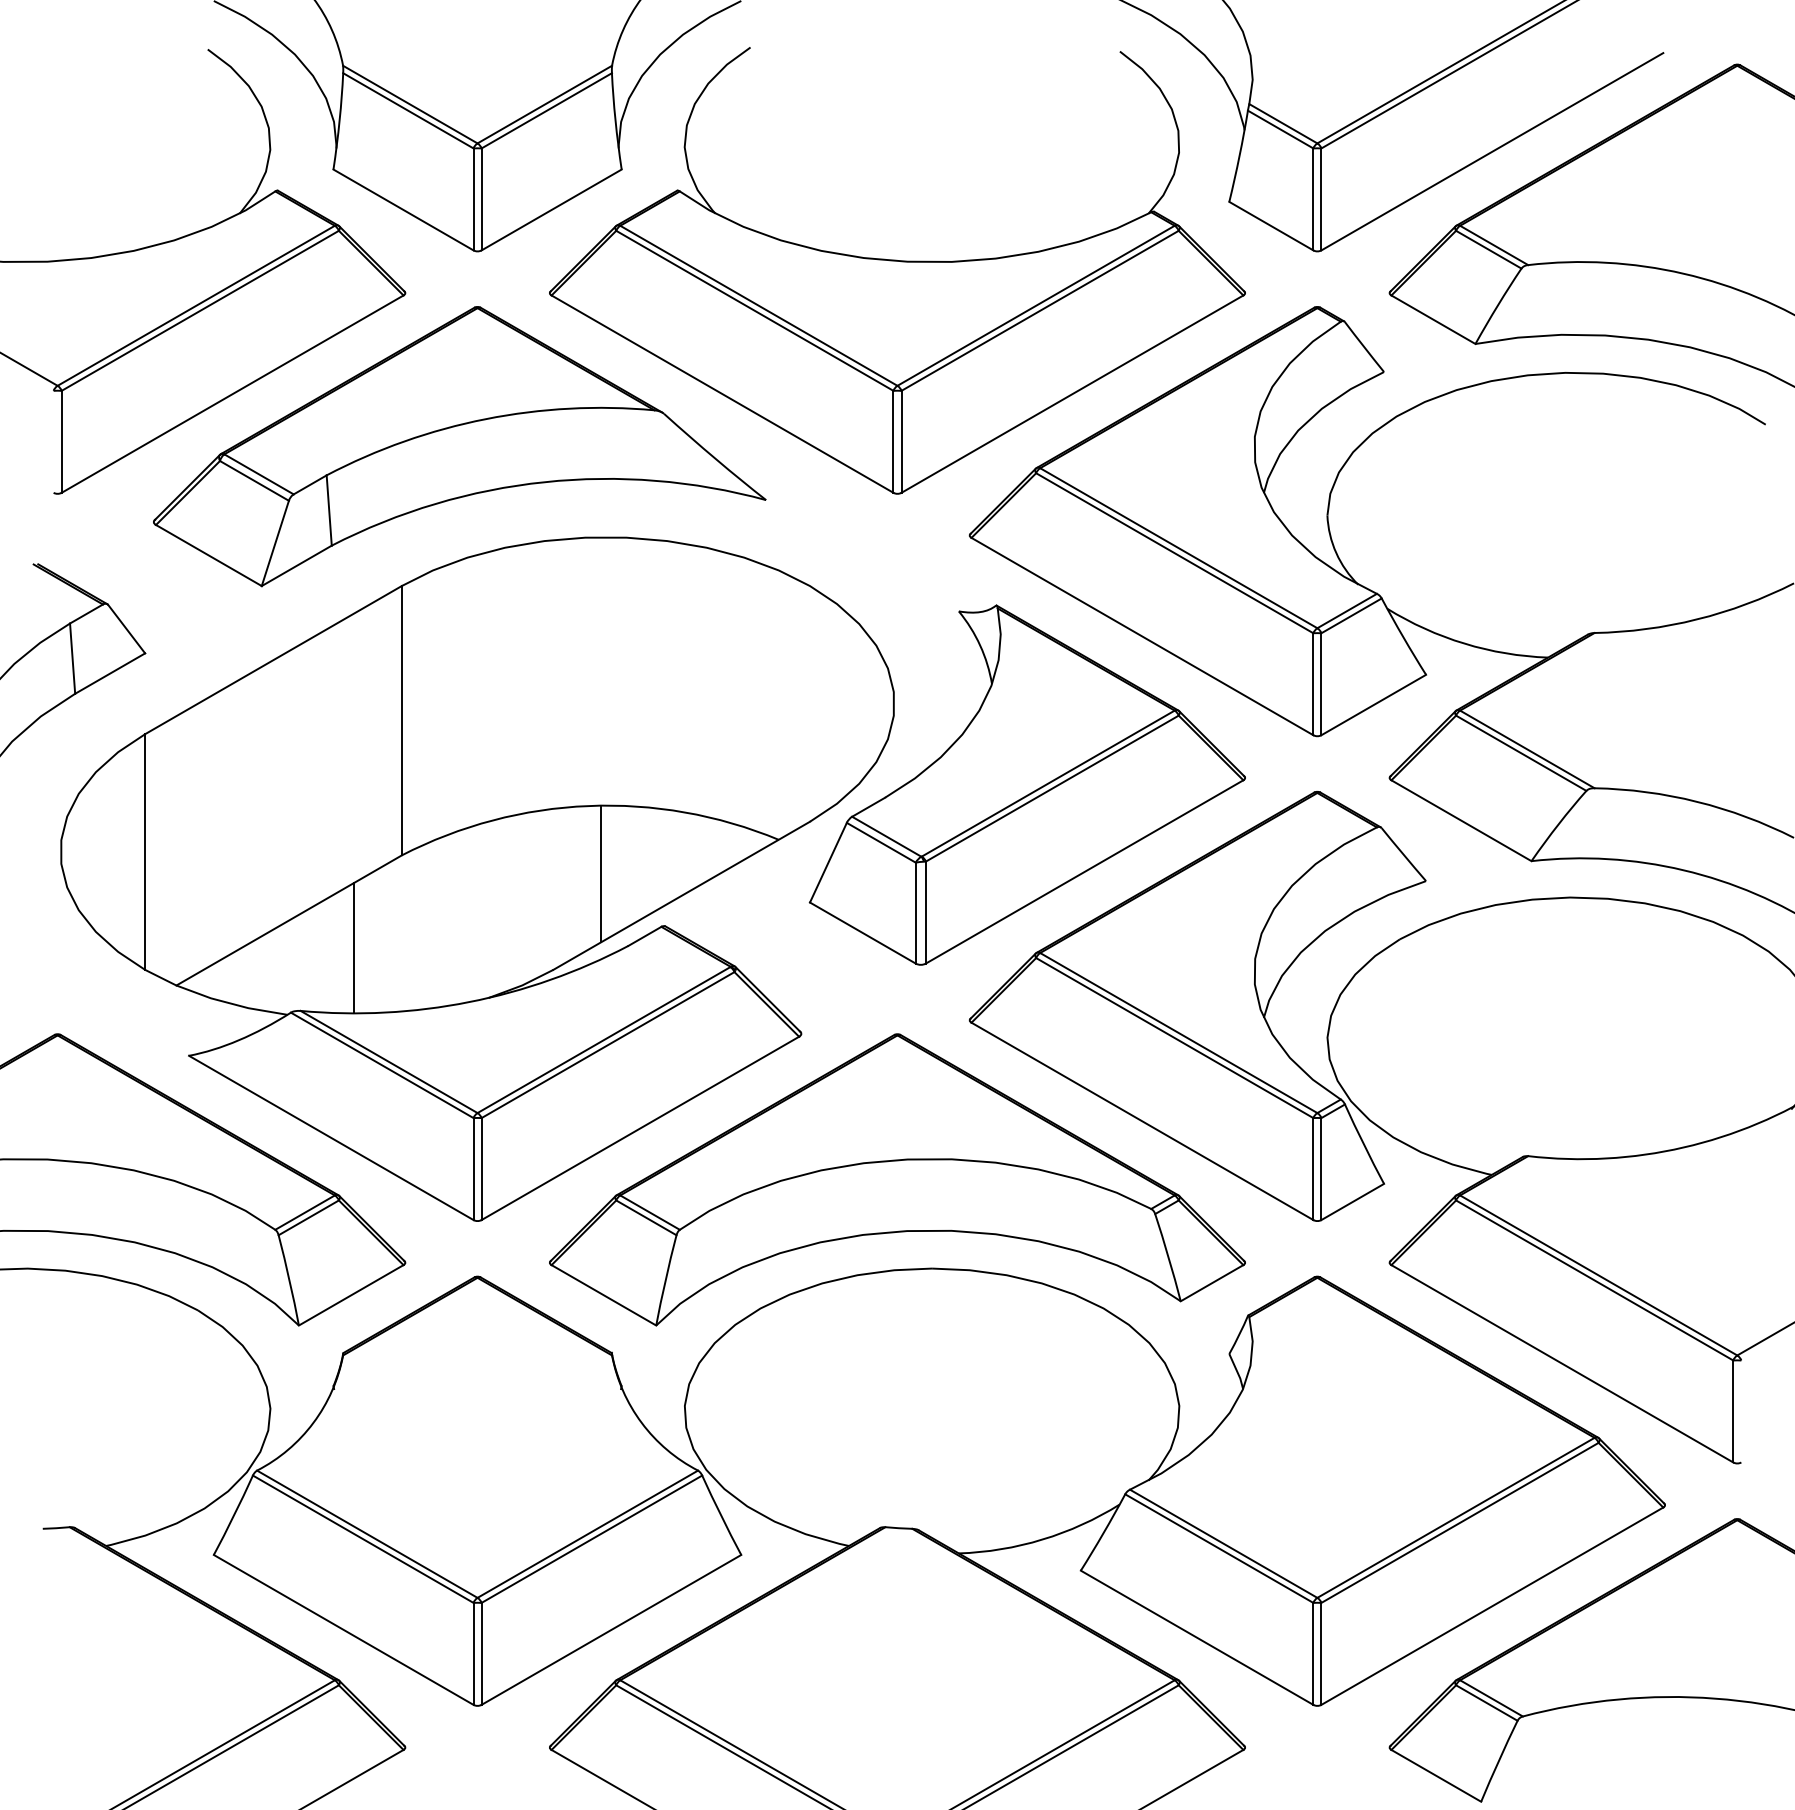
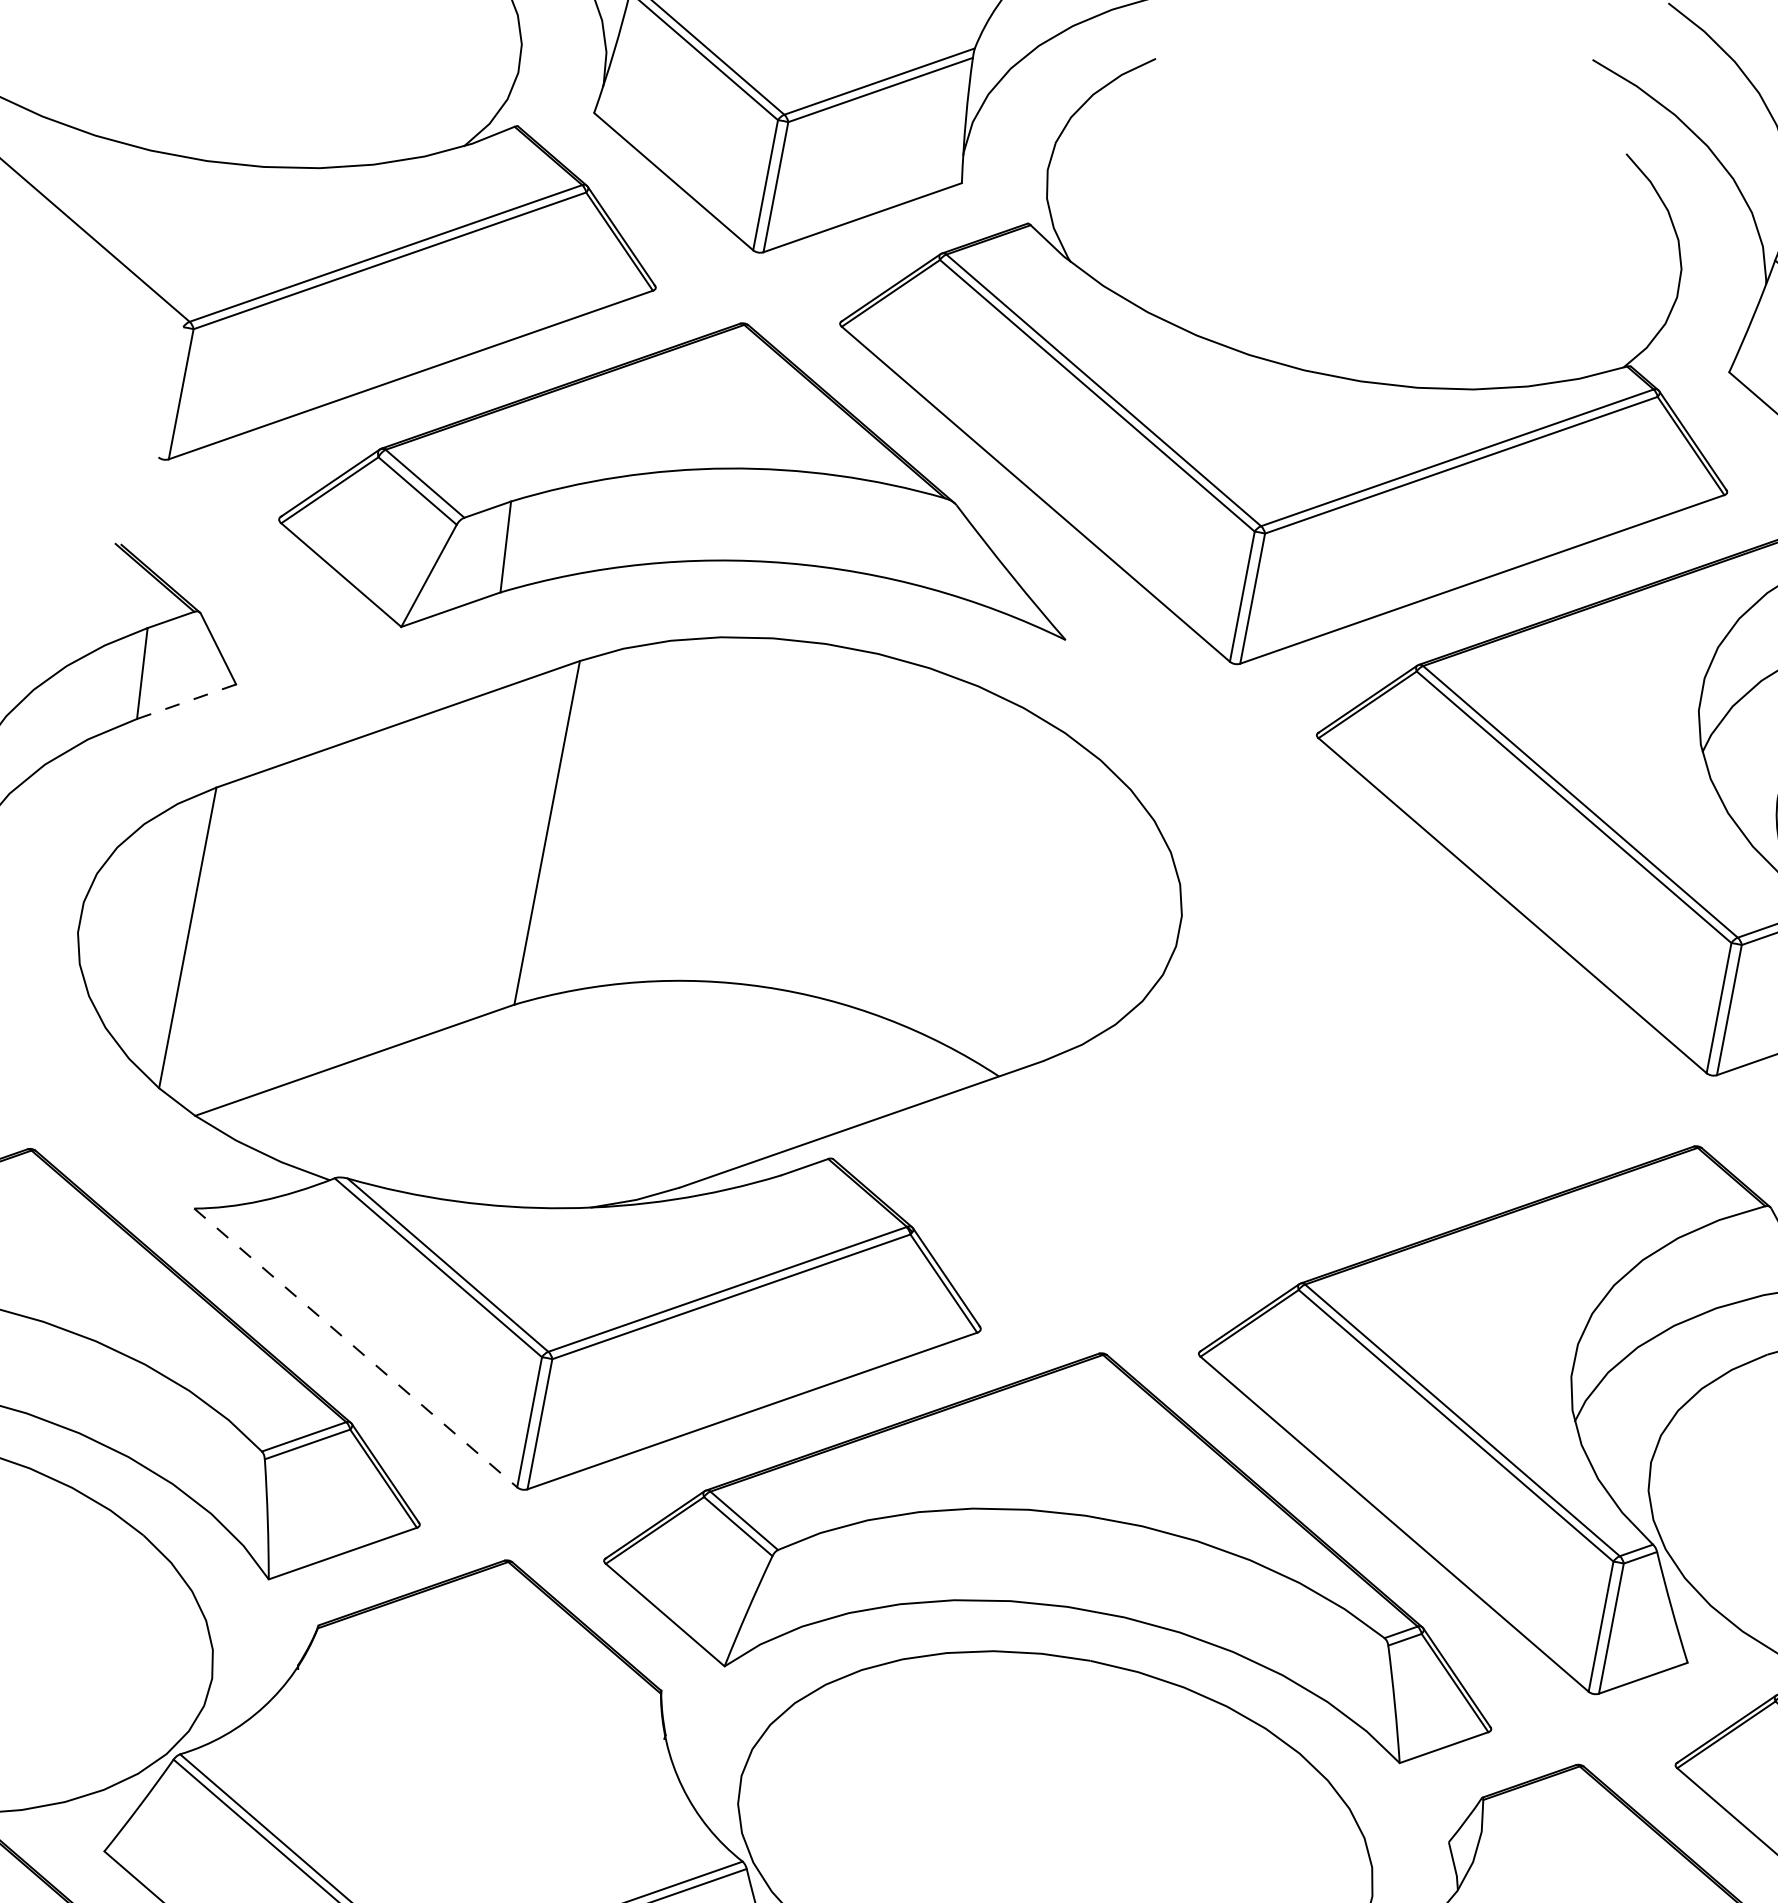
line: (109, 673) -> (185, 701), solid -> dashed
part: (1026, 784) -> (1328, 1066), removed
line: (601, 874) -> (764, 1077), removed
line: (353, 947) -> (430, 1110), removed
line: (331, 1138) -> (355, 1348), solid -> dashed

